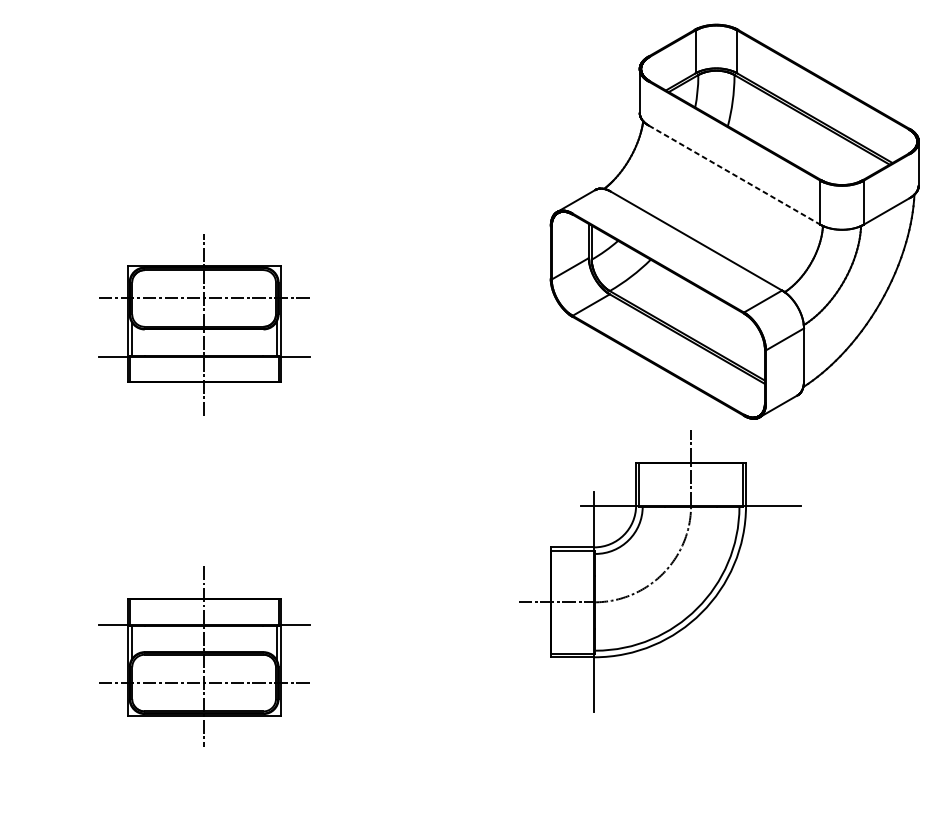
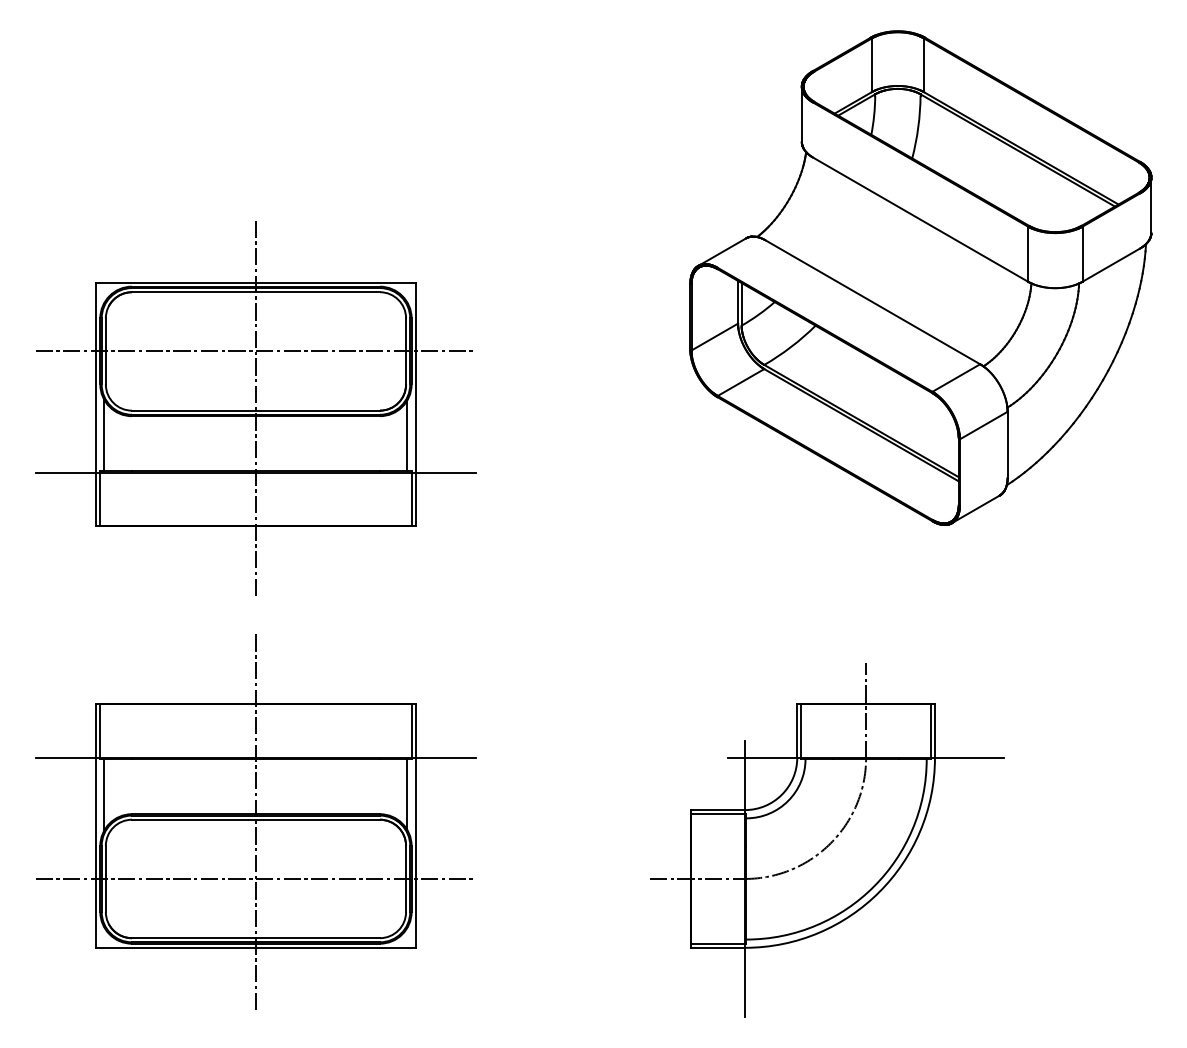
line: (734, 174) -> (920, 219), dashed -> solid
part: (203, 325) -> (255, 408), size x1.67
part: (660, 571) -> (827, 840), moved
part: (203, 655) -> (255, 821), size x1.67

